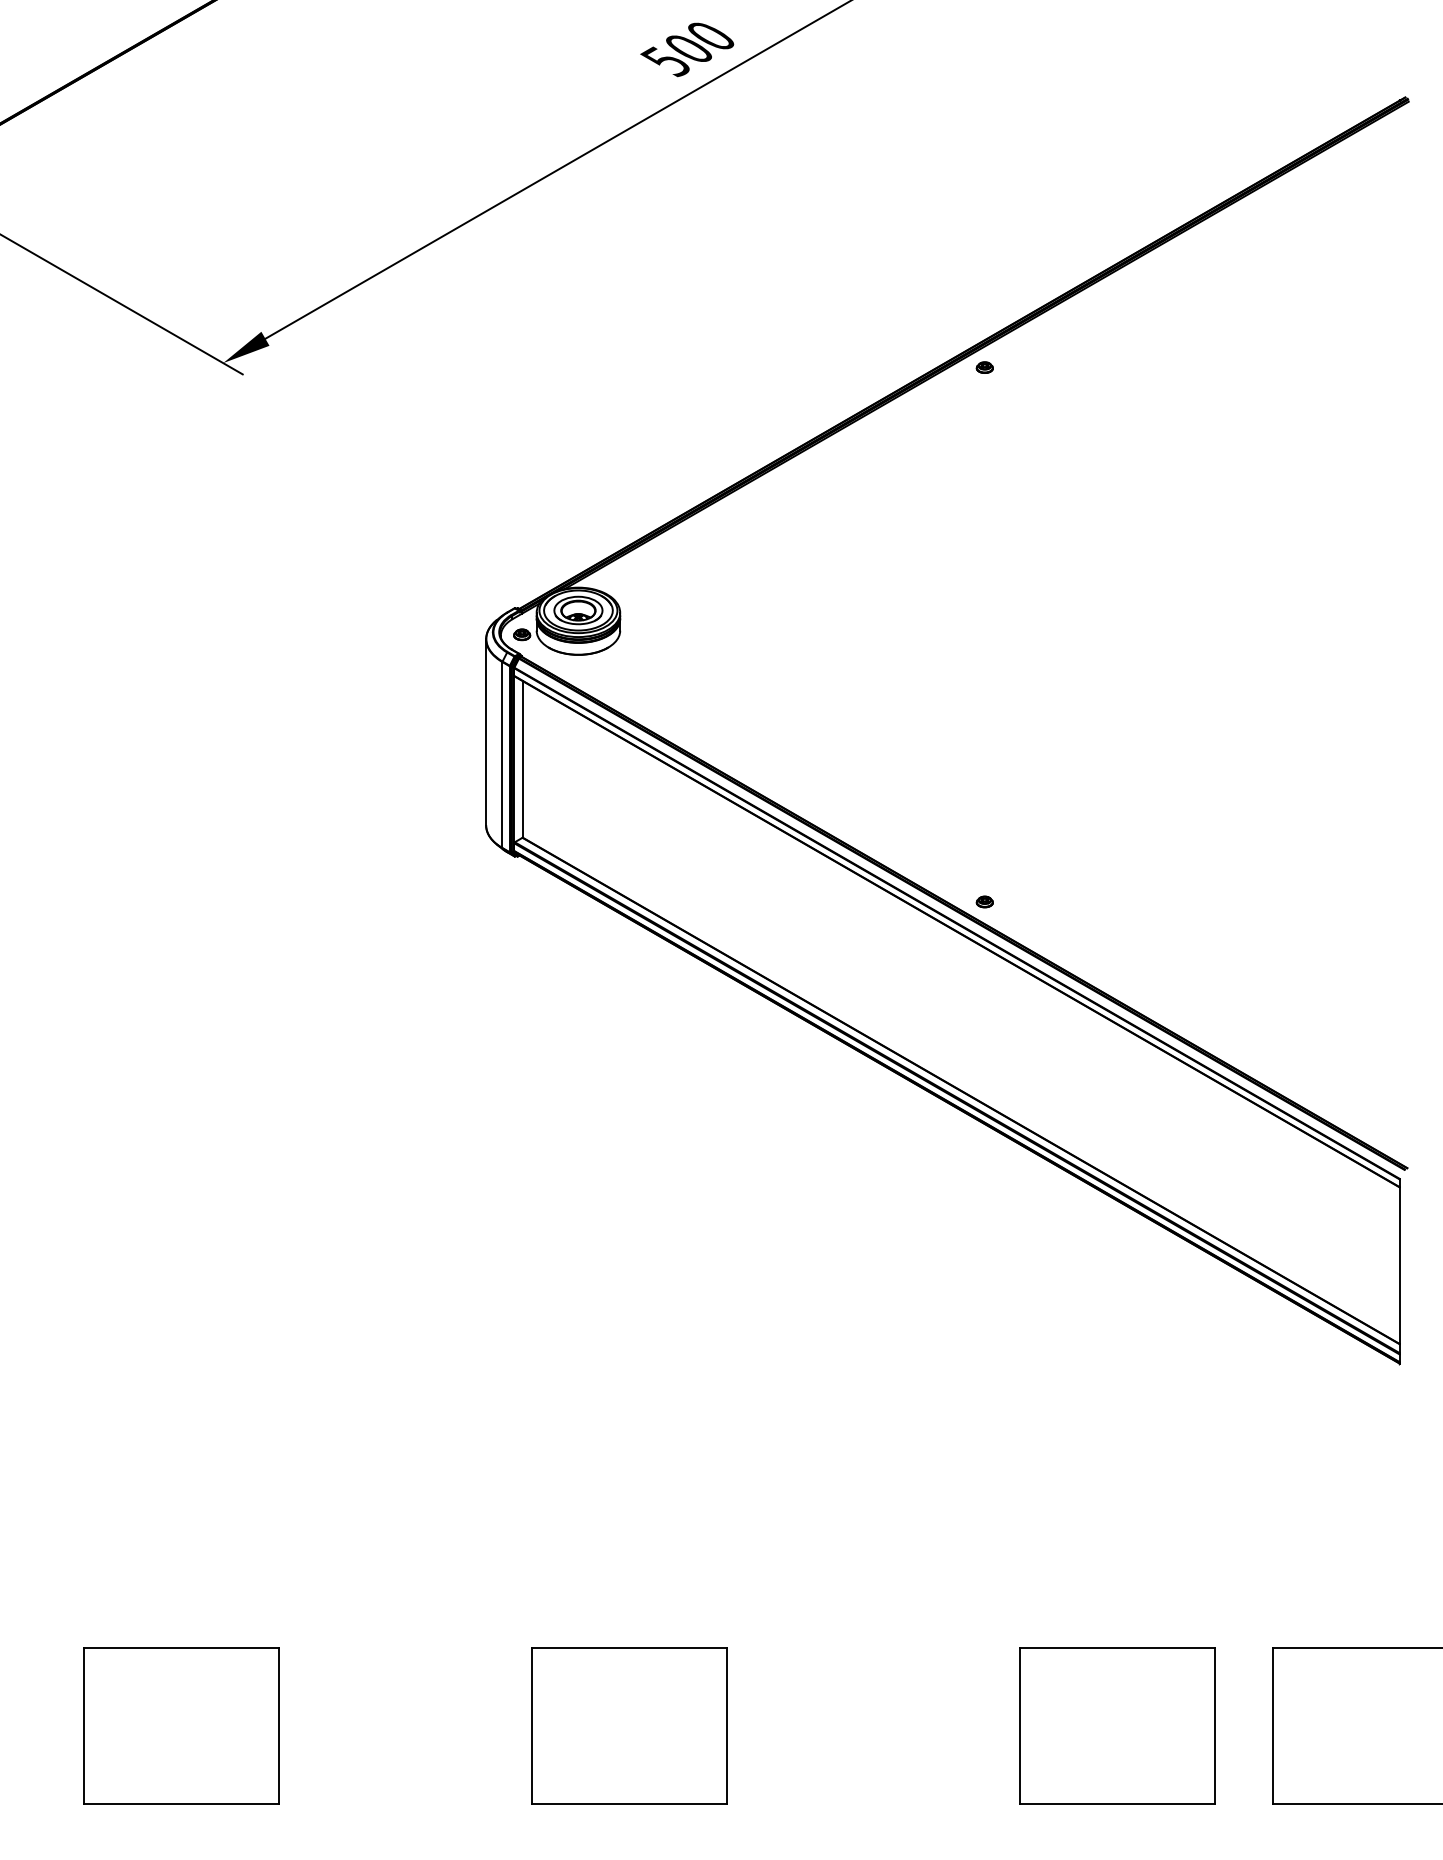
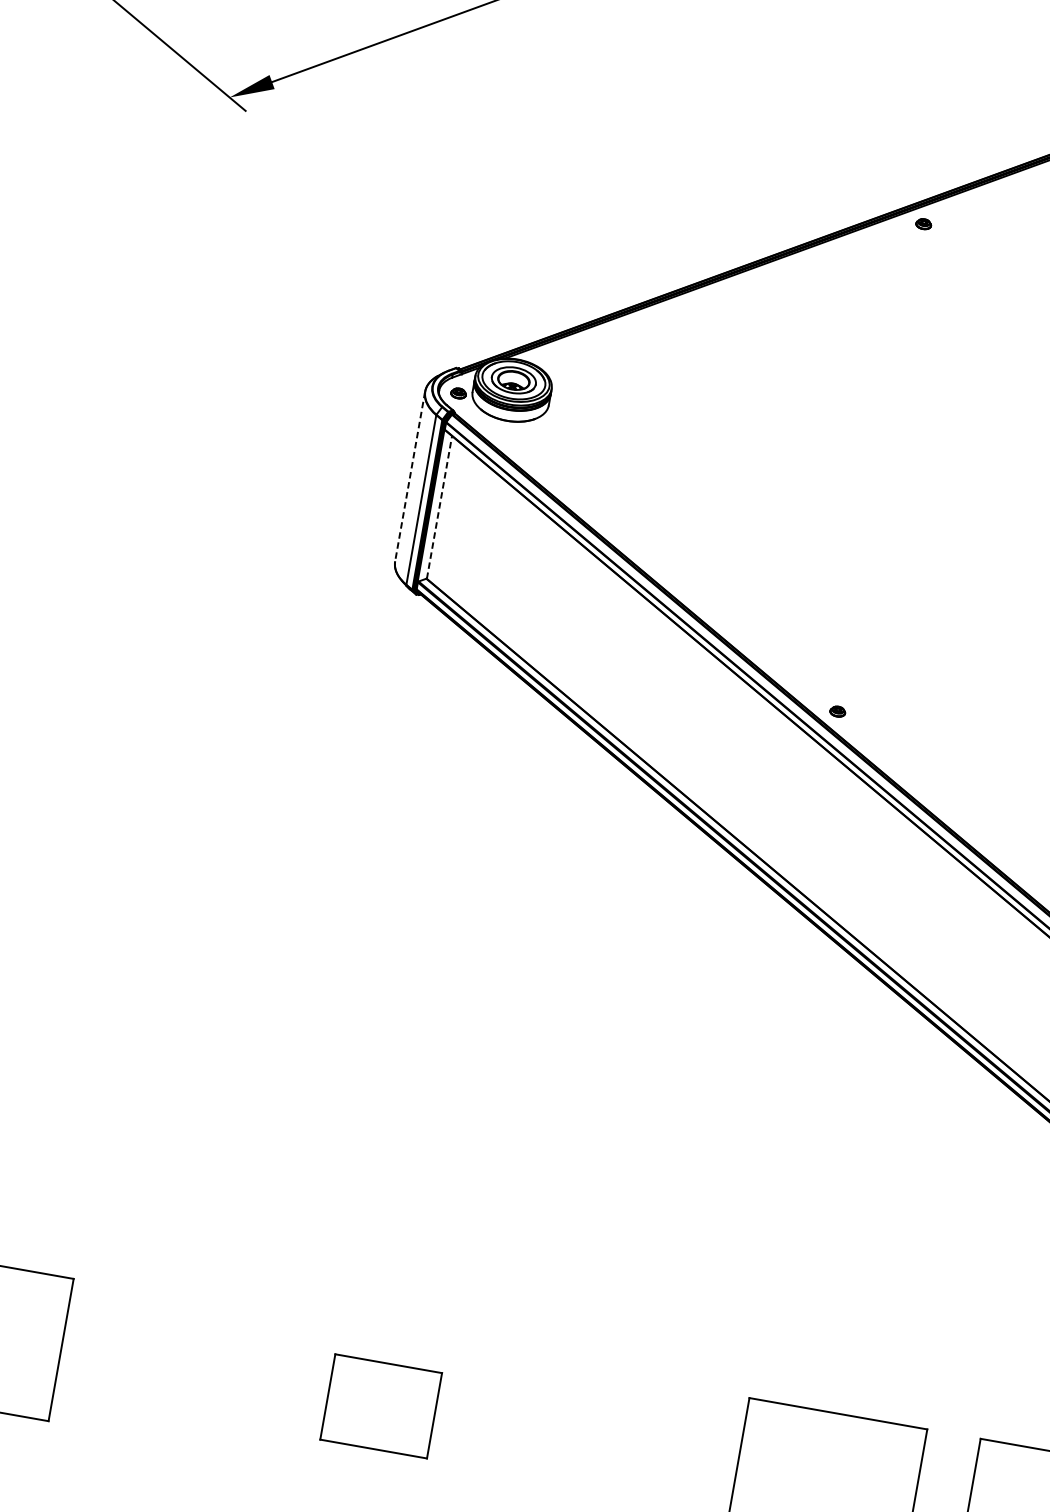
line: (486, 732) -> (410, 476), solid -> dashed
line: (523, 759) -> (439, 507), solid -> dashed
part: (629, 1725) -> (381, 1405), size x0.6

